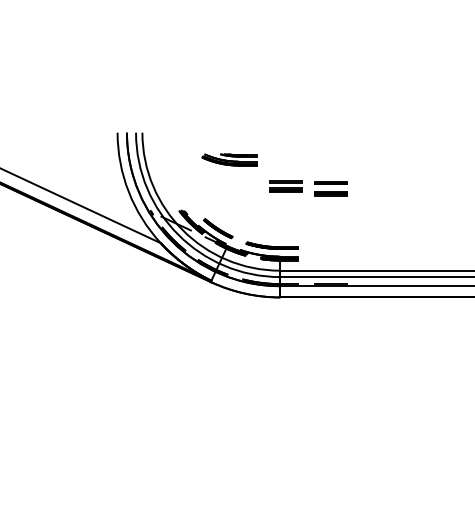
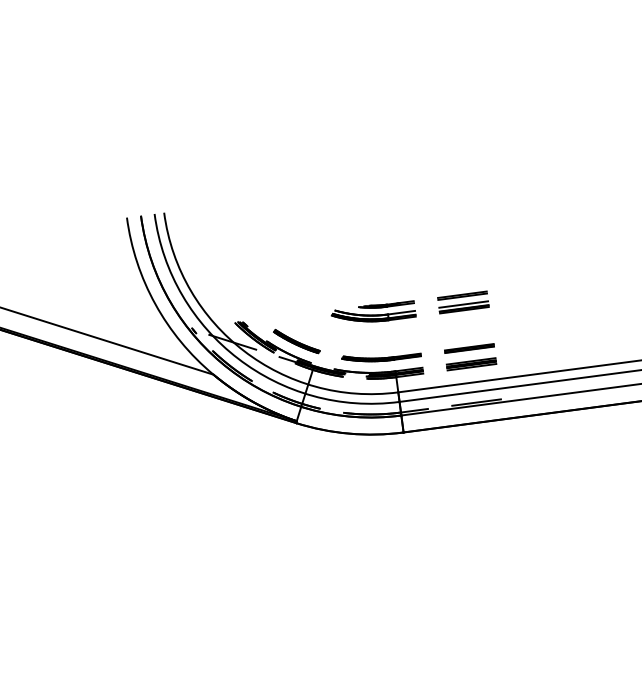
part: (229, 159) -> (372, 313), moved
part: (285, 186) -> (462, 302), moved
part: (330, 188) -> (469, 356), moved

